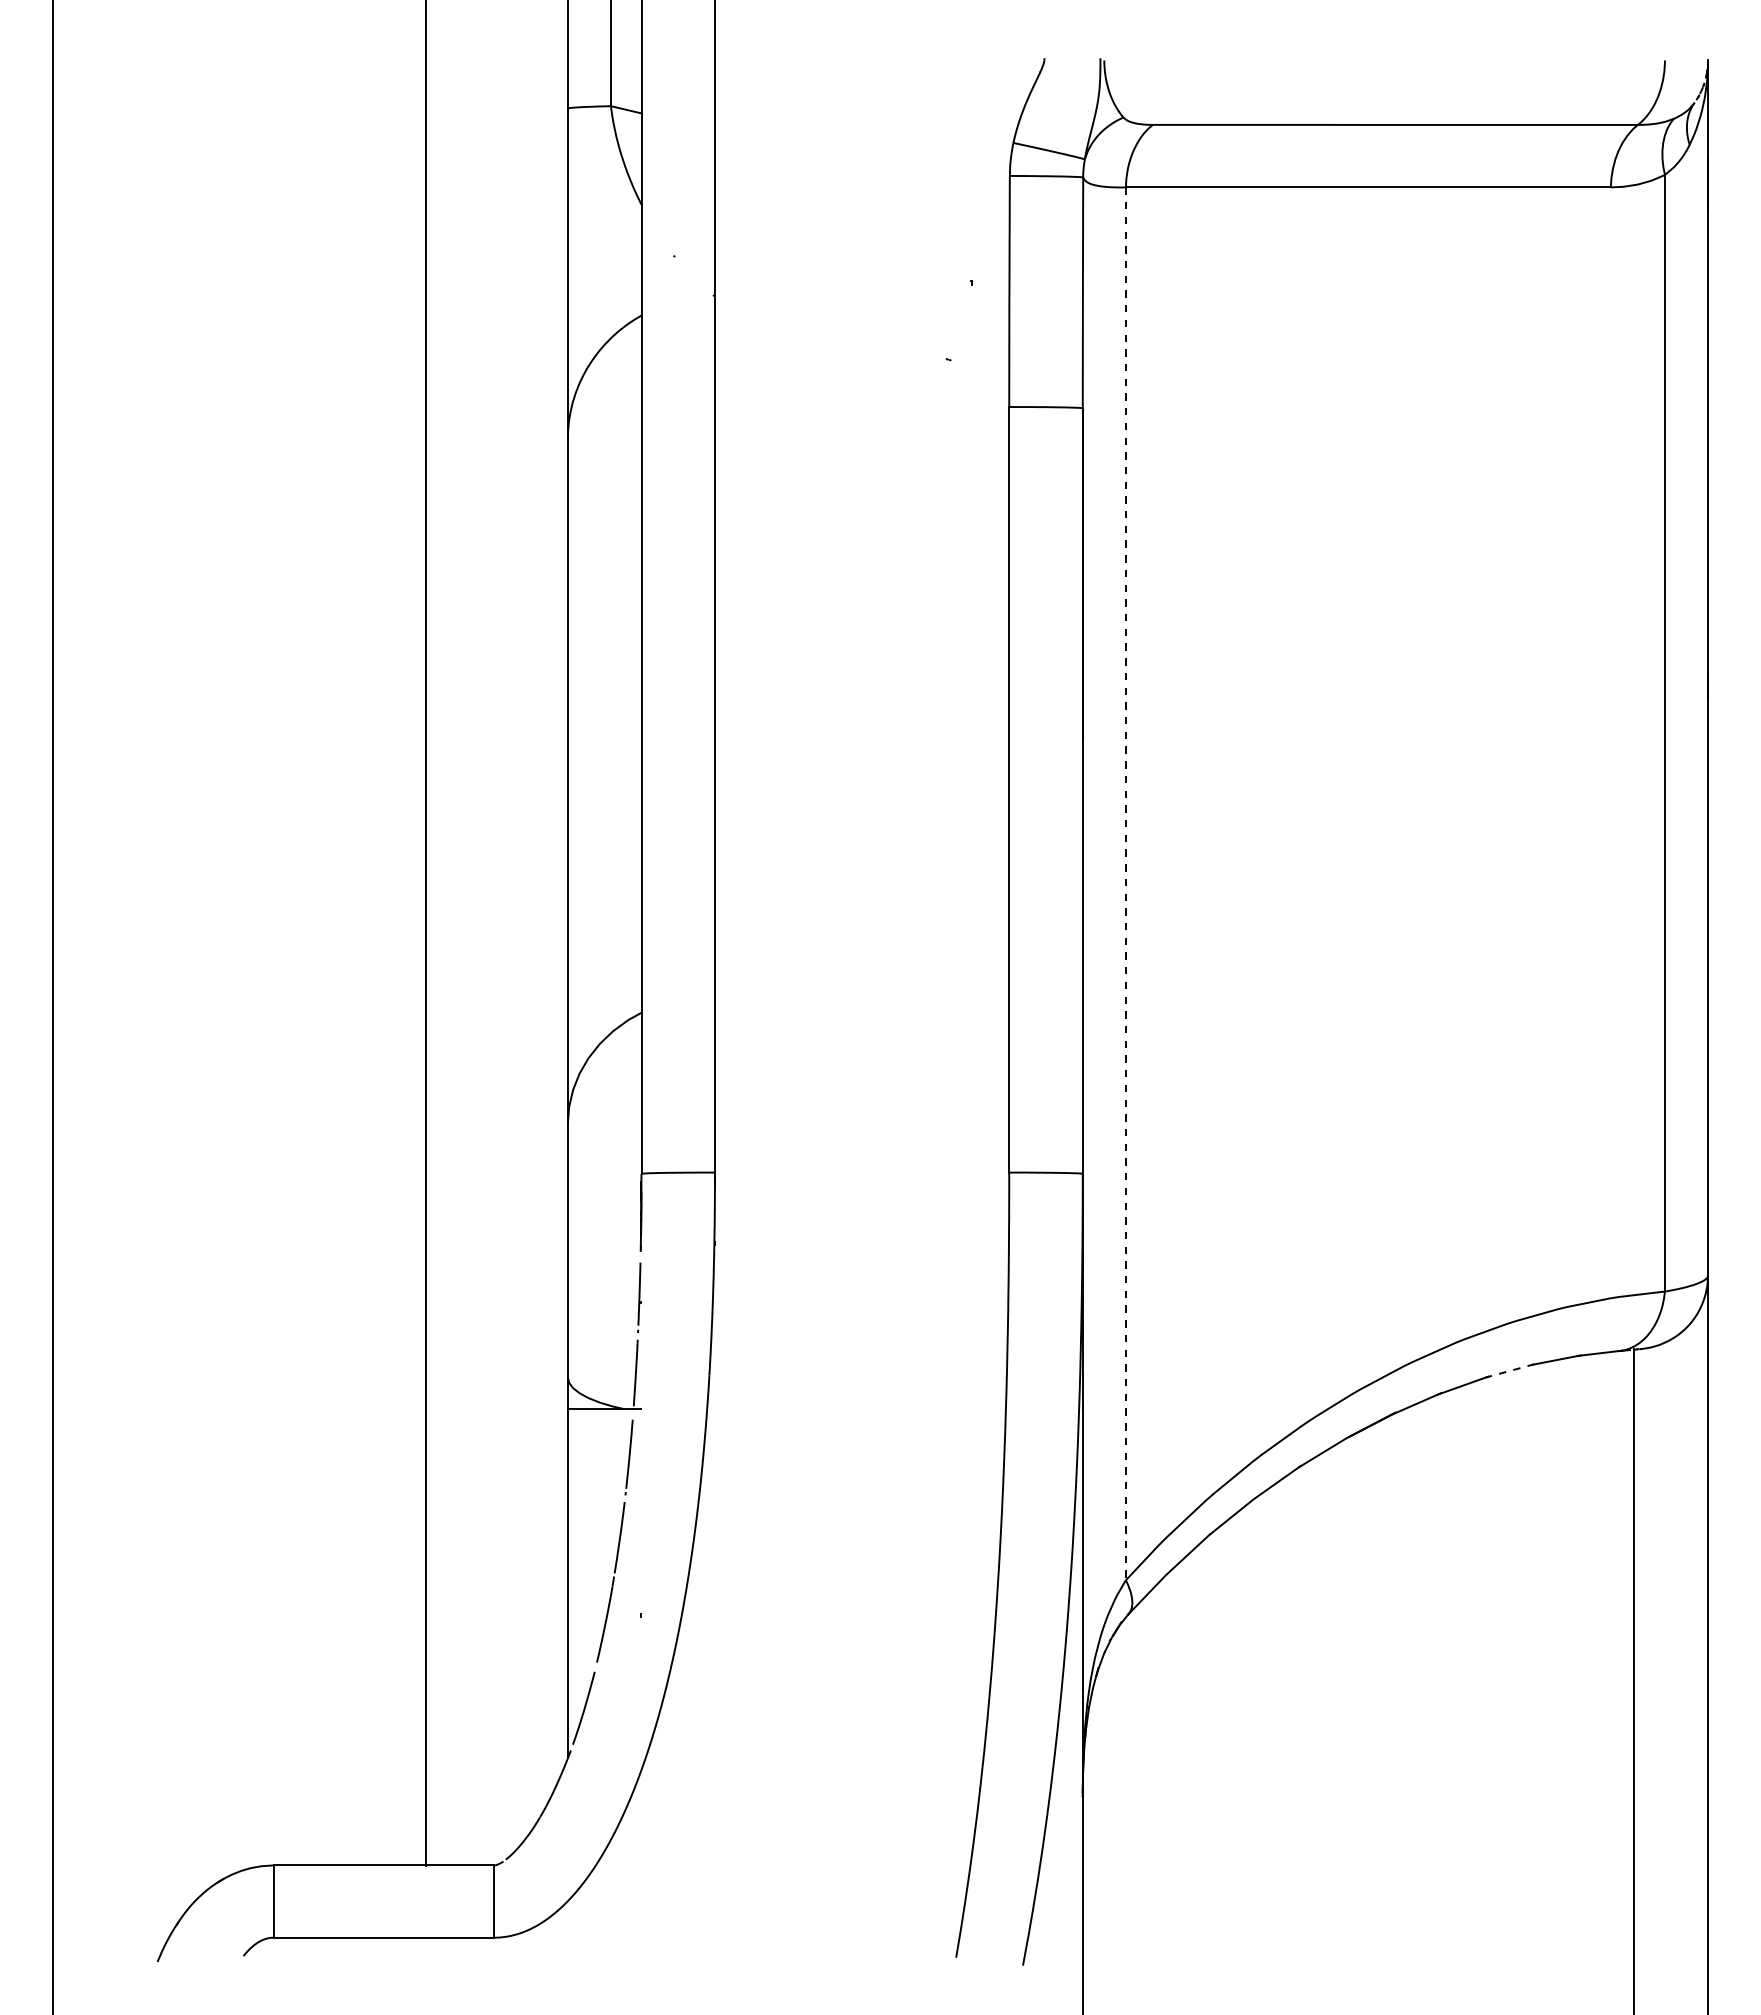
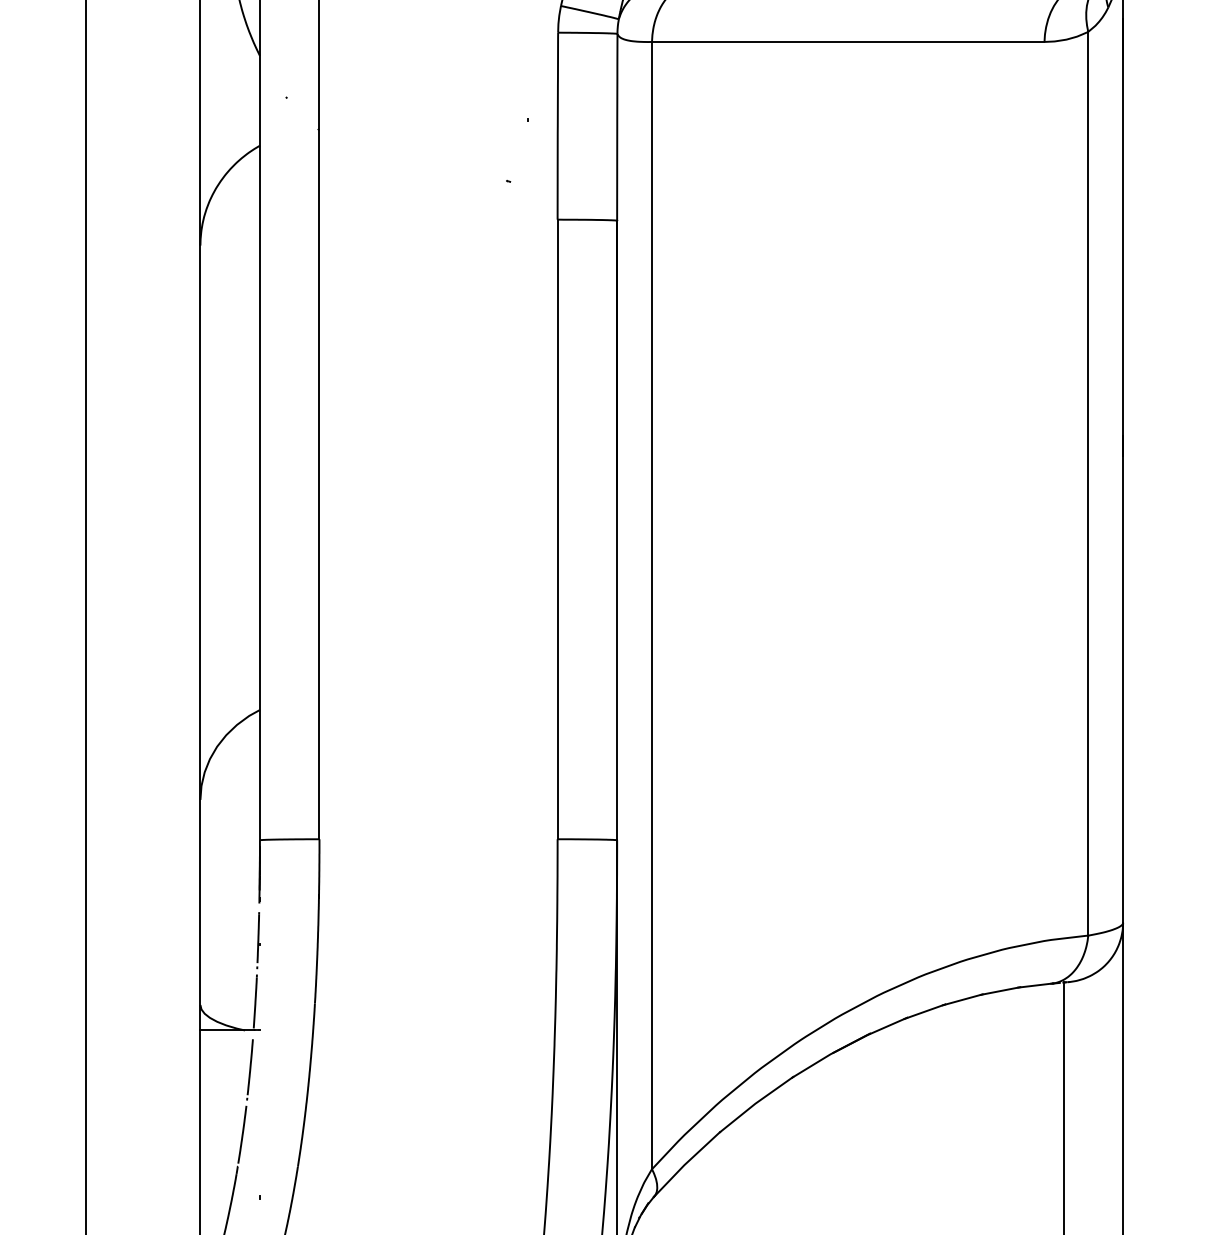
line: (1125, 884) -> (651, 606), dashed -> solid
line: (1509, 1370) -> (962, 999), dashed -> solid

